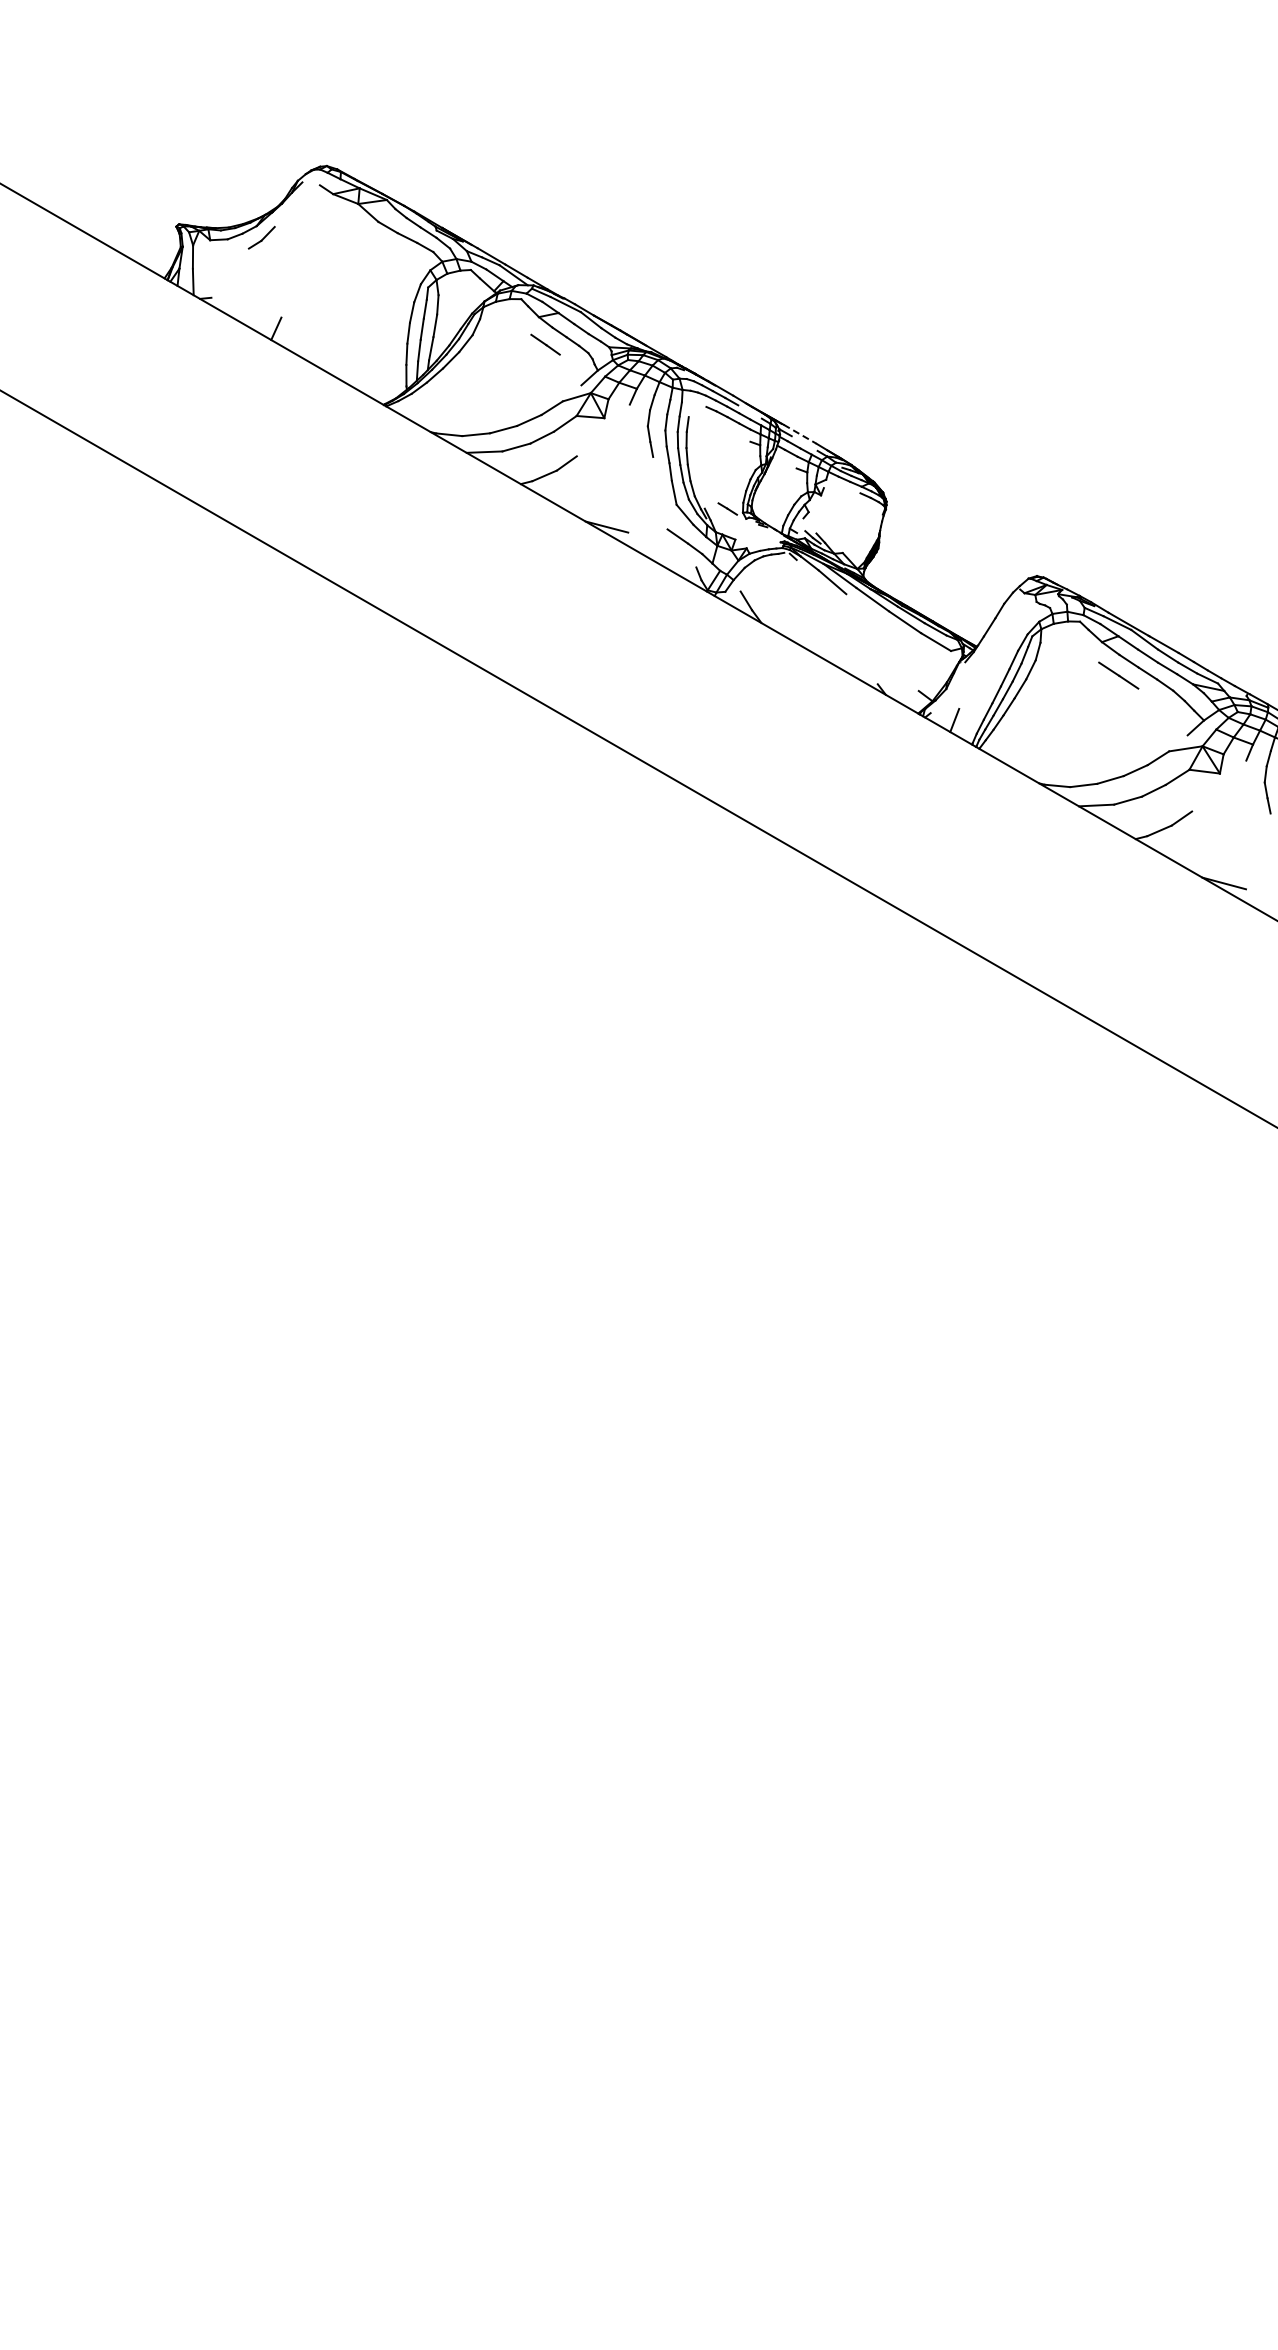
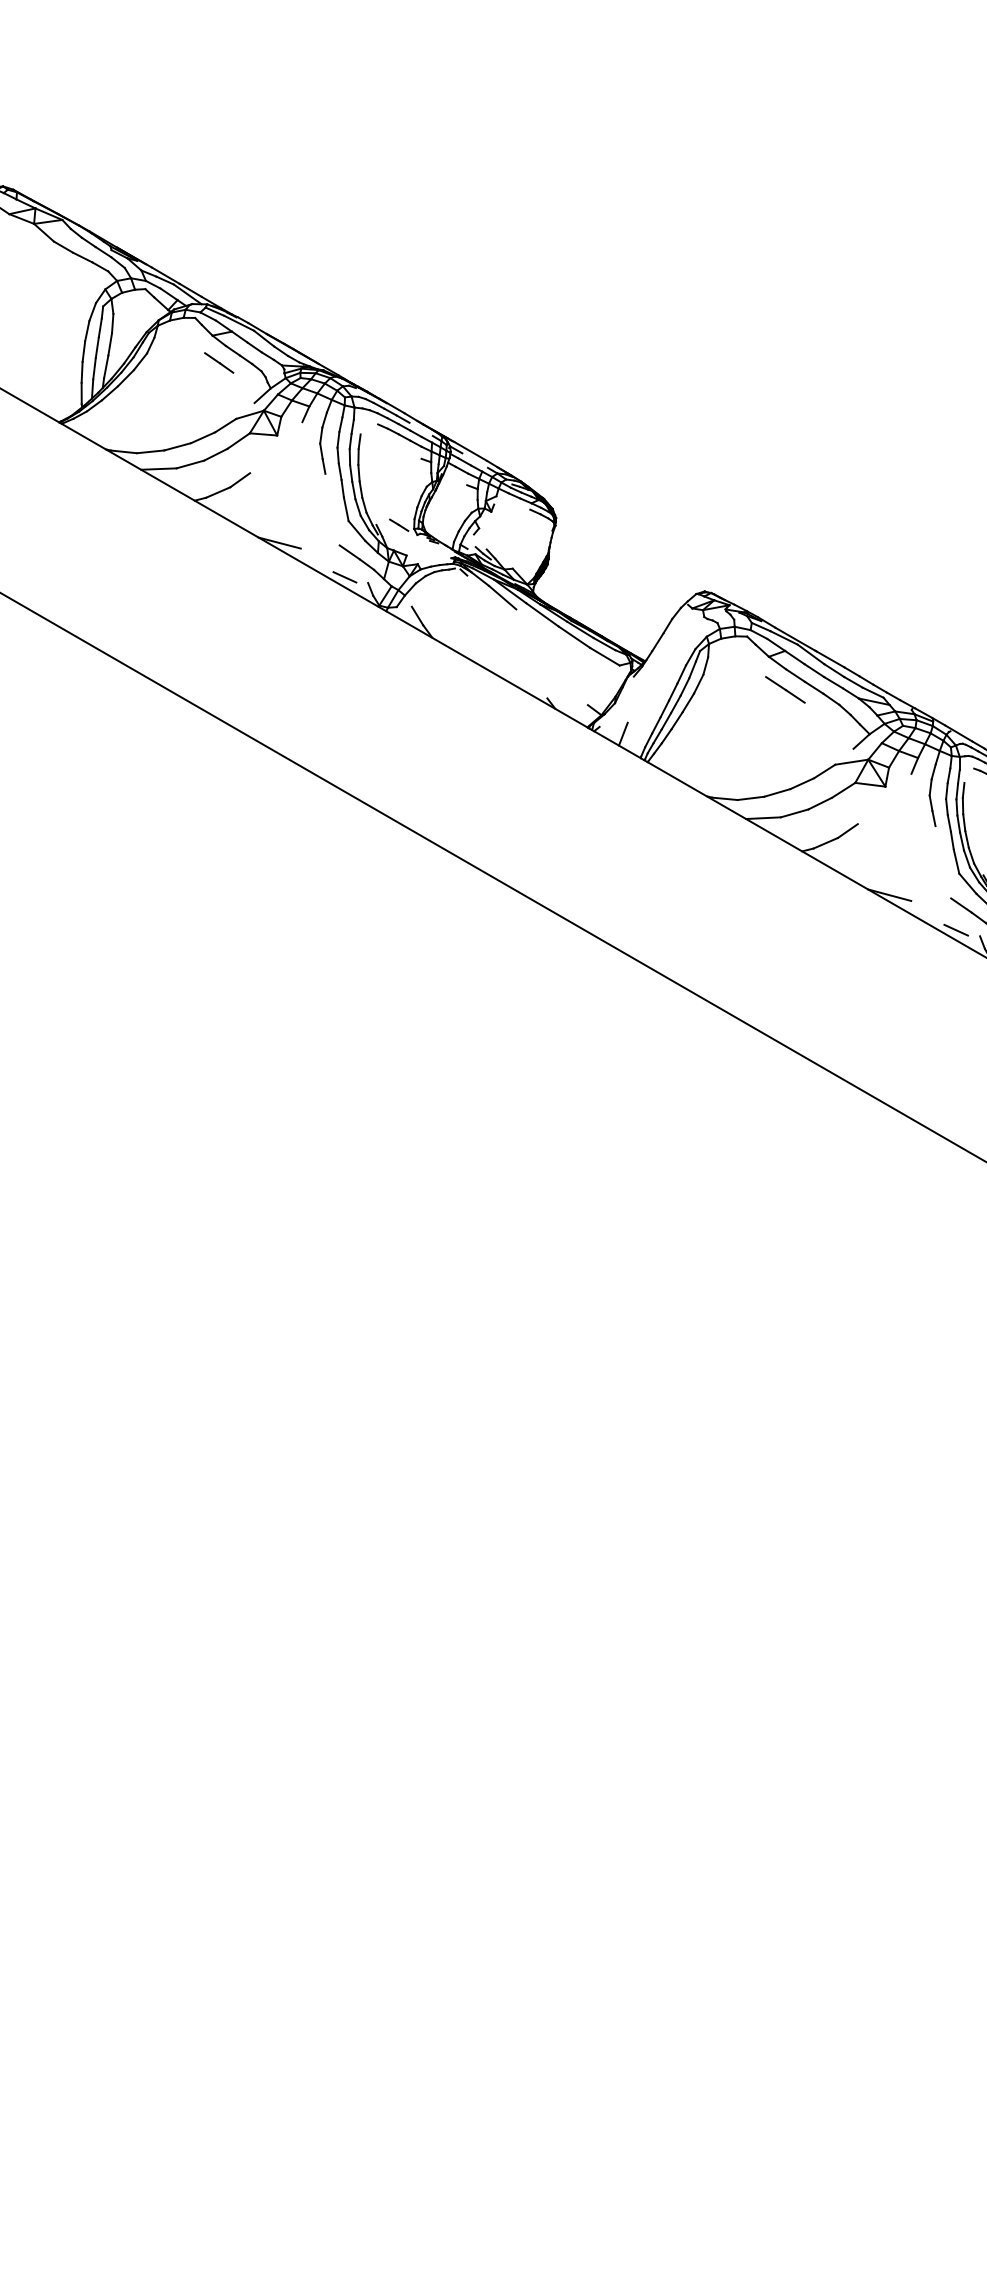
line: (800, 434) -> (471, 451), dashed -> solid
line: (672, 561) -> (344, 577), added

